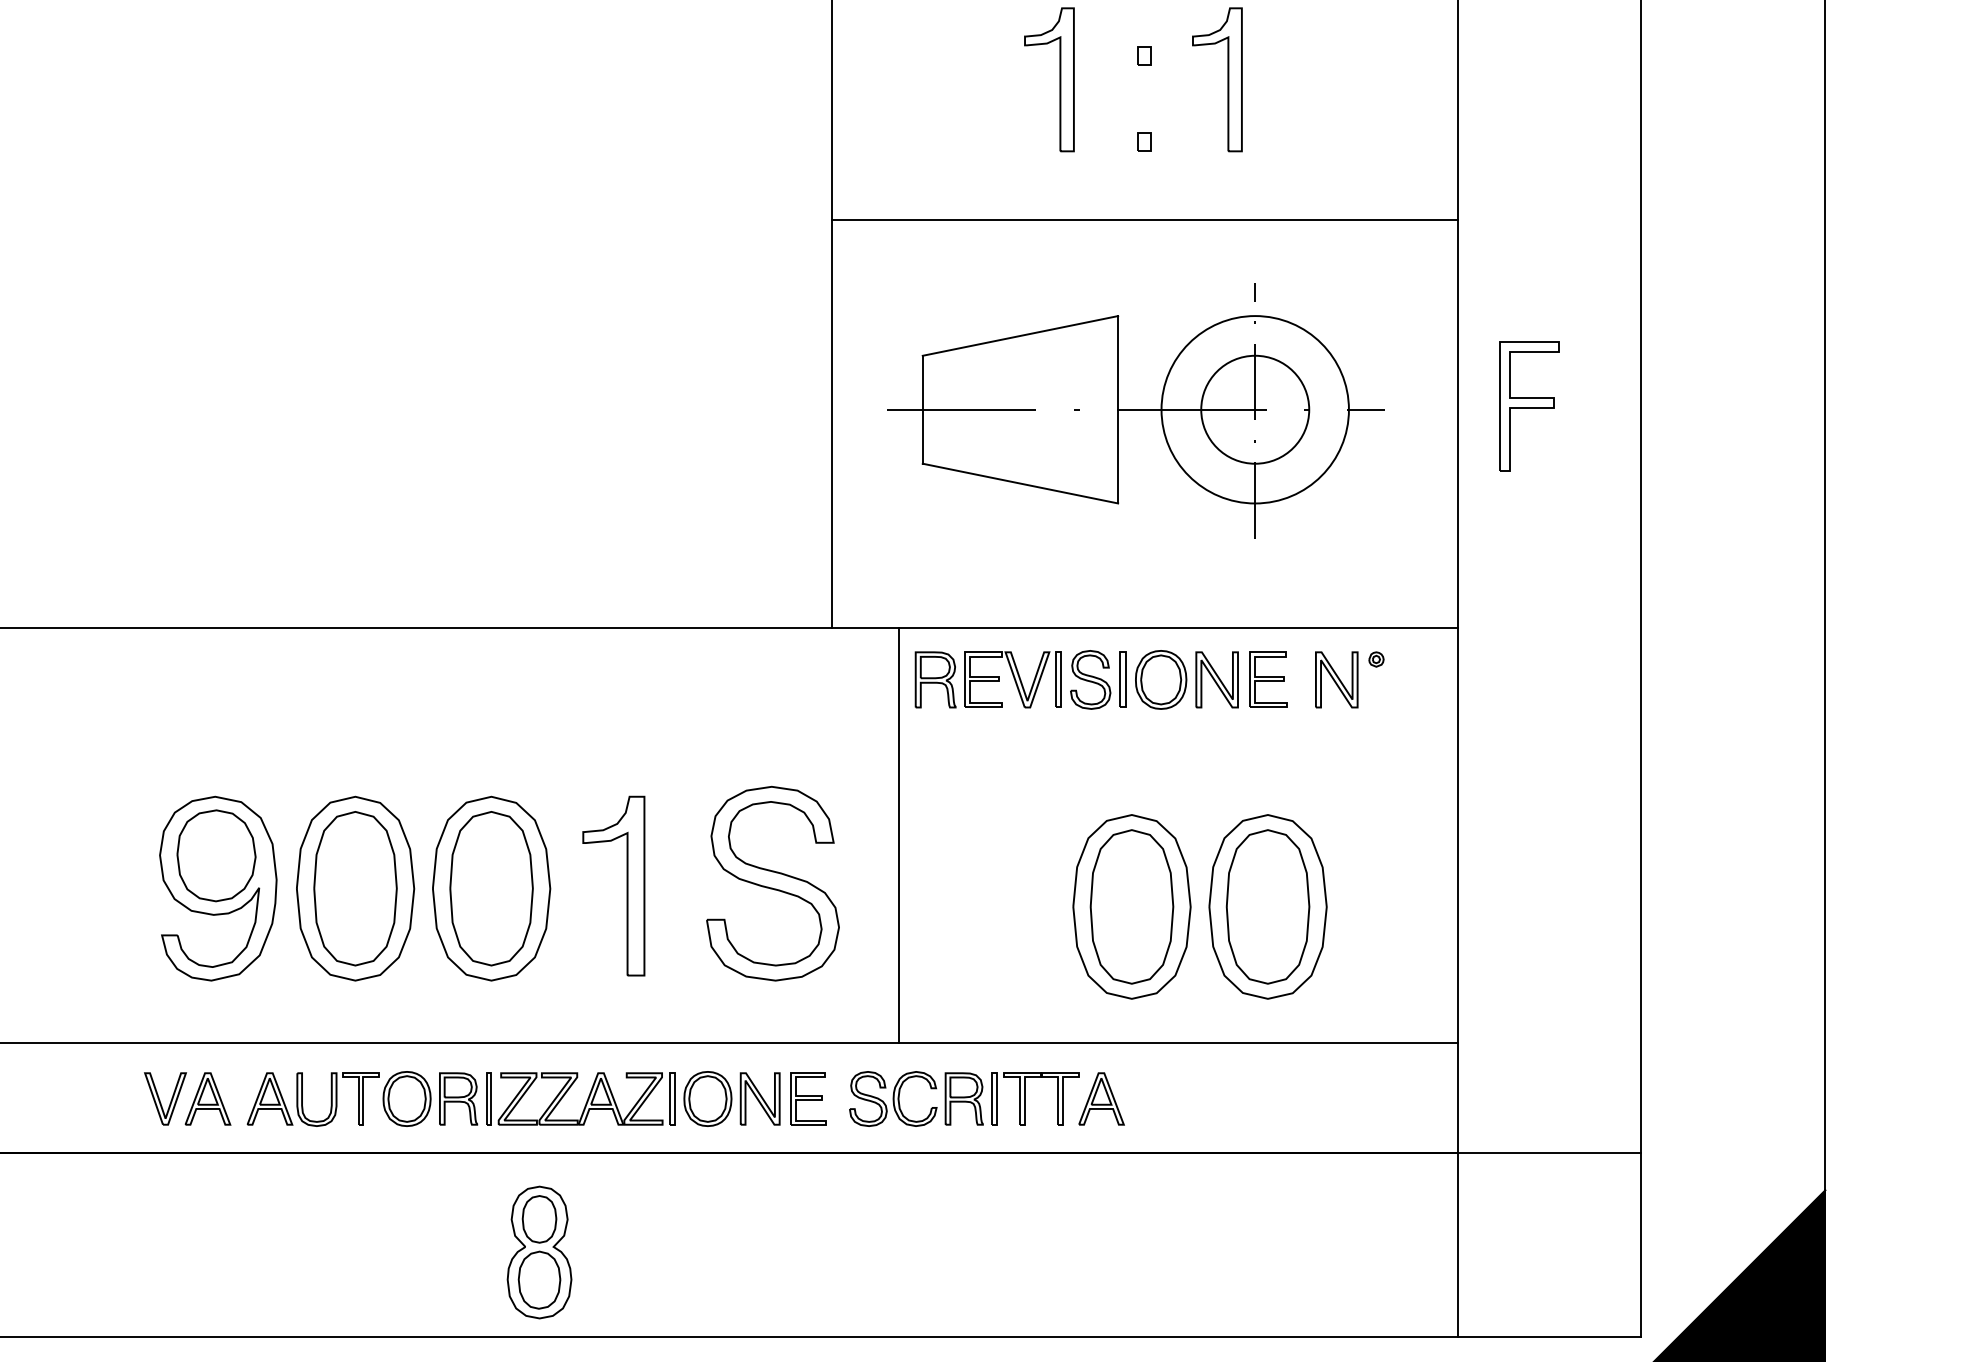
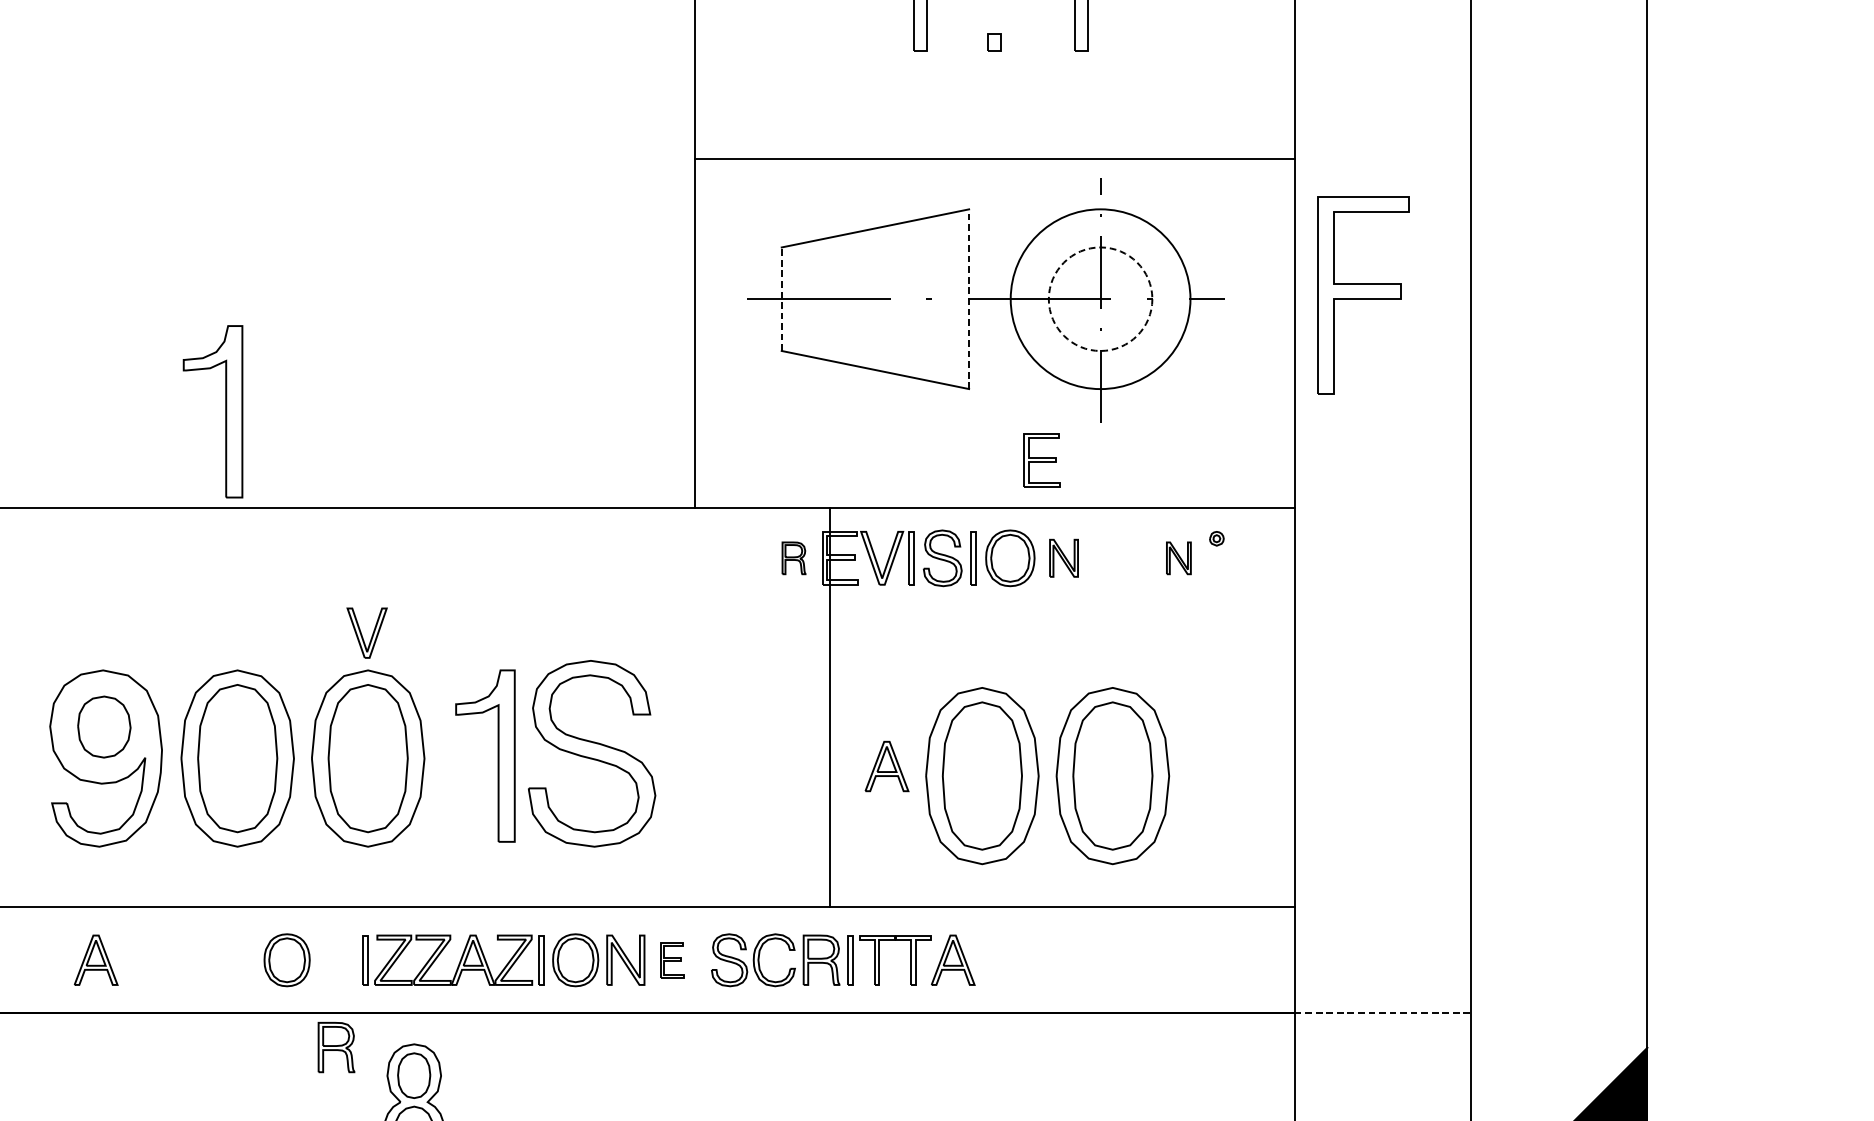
line: (1144, 219) -> (994, 158), moved
part: (1529, 406) -> (1363, 296), size x1.6
line: (922, 409) -> (781, 298), solid -> dashed
line: (1118, 409) -> (969, 298), solid -> dashed
circle: (1255, 409) -> (1100, 298), solid -> dashed
part: (342, 526) -> (225, 411), added
part: (935, 679) -> (793, 557), size x0.6
part: (1216, 679) -> (1063, 557), size x0.7
part: (1268, 679) -> (1041, 460), moved
part: (1336, 679) -> (1178, 557), size x0.6
line: (898, 835) -> (829, 707), moved
part: (216, 855) -> (104, 726), size x0.7
part: (772, 883) -> (591, 753), moved
part: (1032, 896) -> (886, 766), added
part: (165, 1098) -> (367, 632), moved
part: (458, 1098) -> (336, 1047), moved
part: (808, 1098) -> (672, 959), size x0.7
part: (302, 1099) -> (186, 960), removed
line: (1549, 1153) -> (1382, 1012), solid -> dashed

